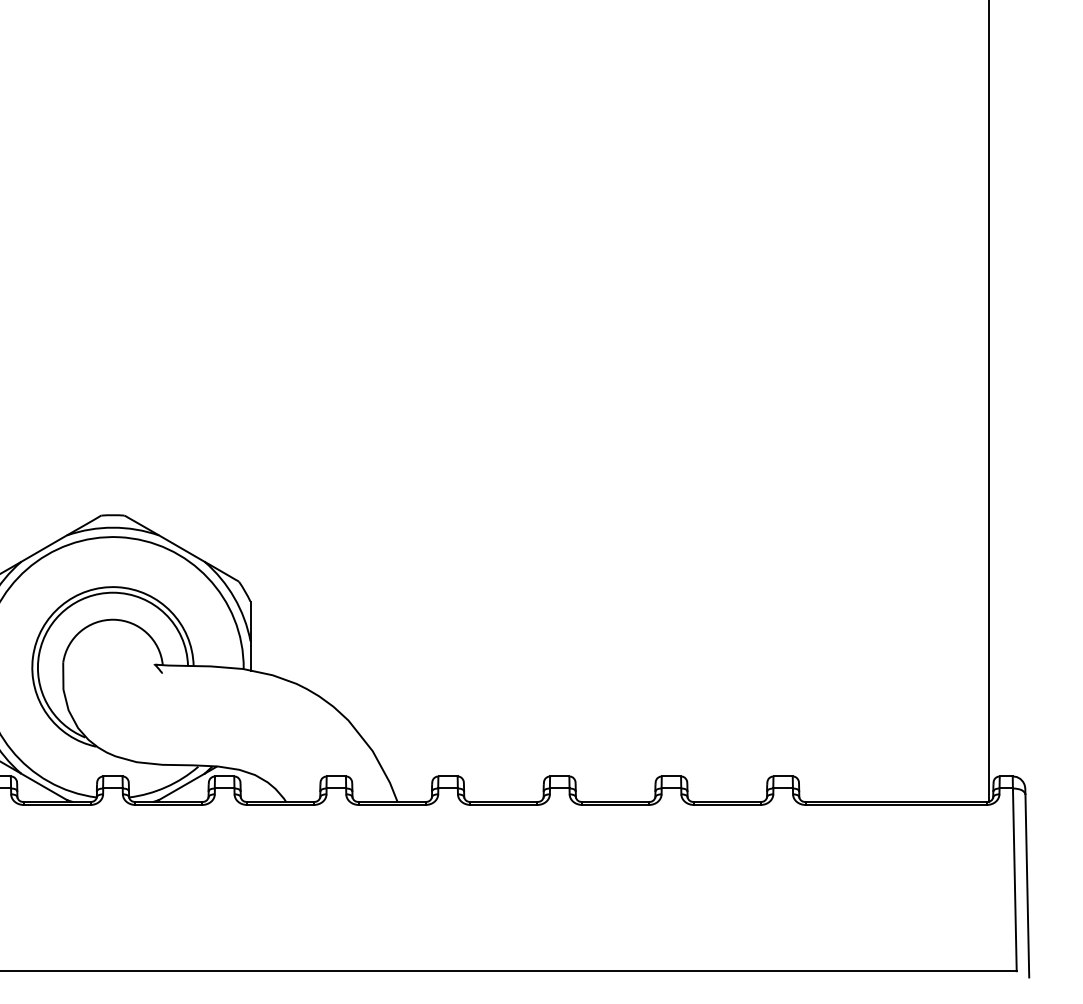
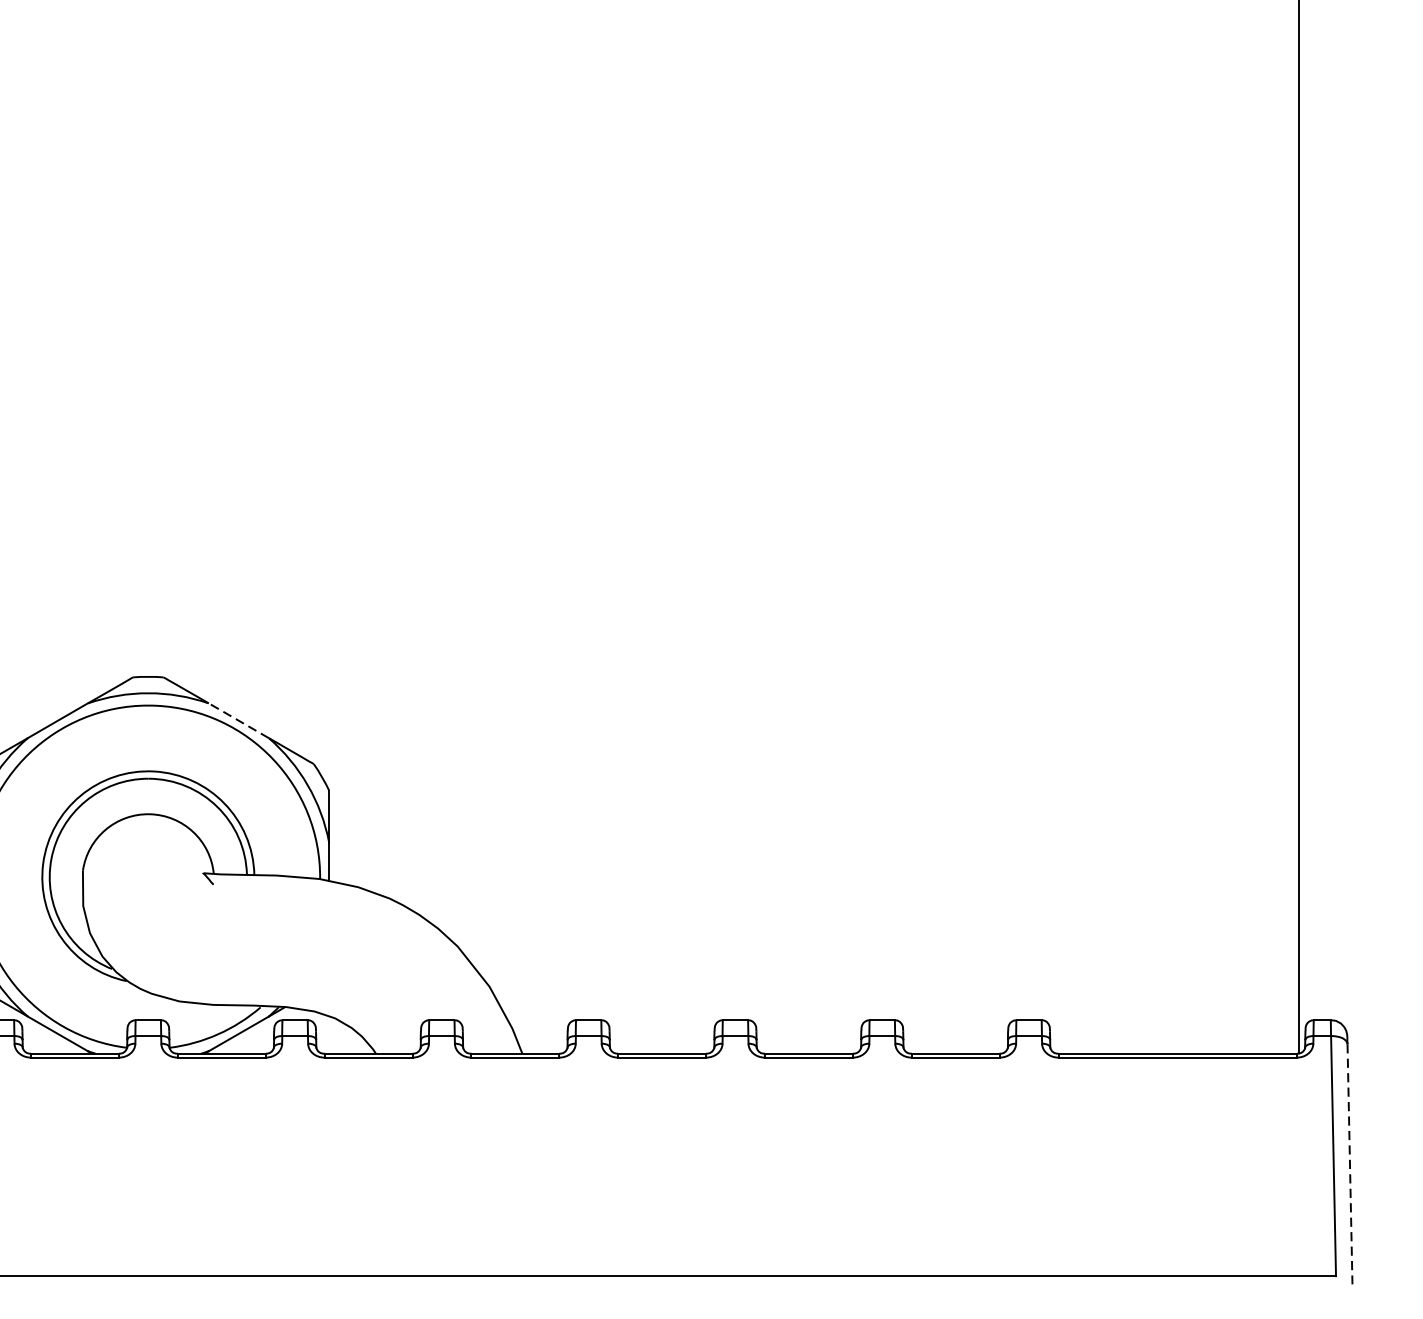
line: (181, 548) -> (238, 720), solid -> dashed
line: (1027, 886) -> (1350, 1164), solid -> dashed

